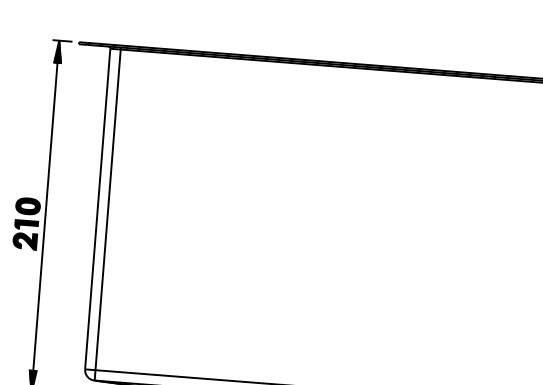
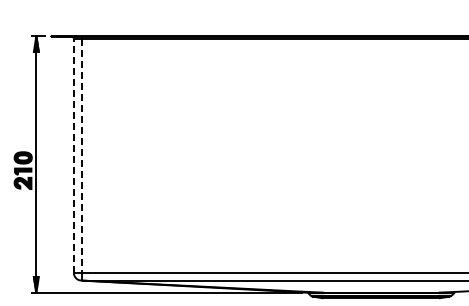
line: (97, 208) -> (73, 155), solid -> dashed
line: (108, 210) -> (81, 156), solid -> dashed

